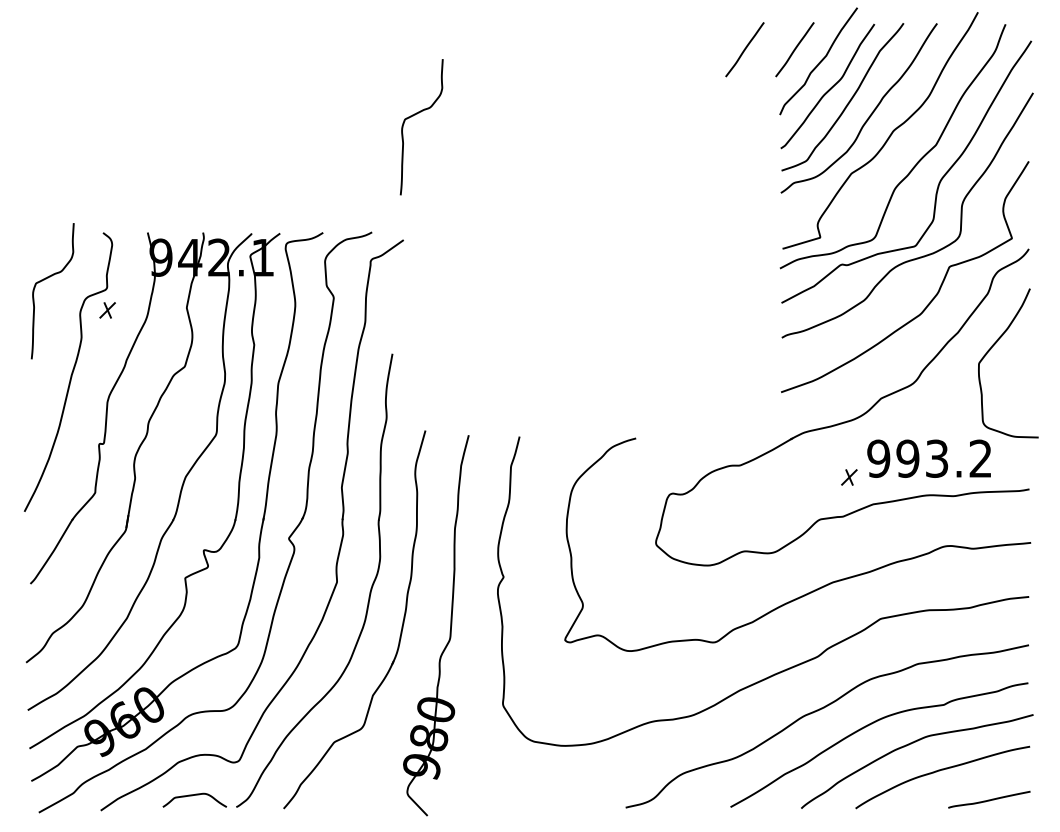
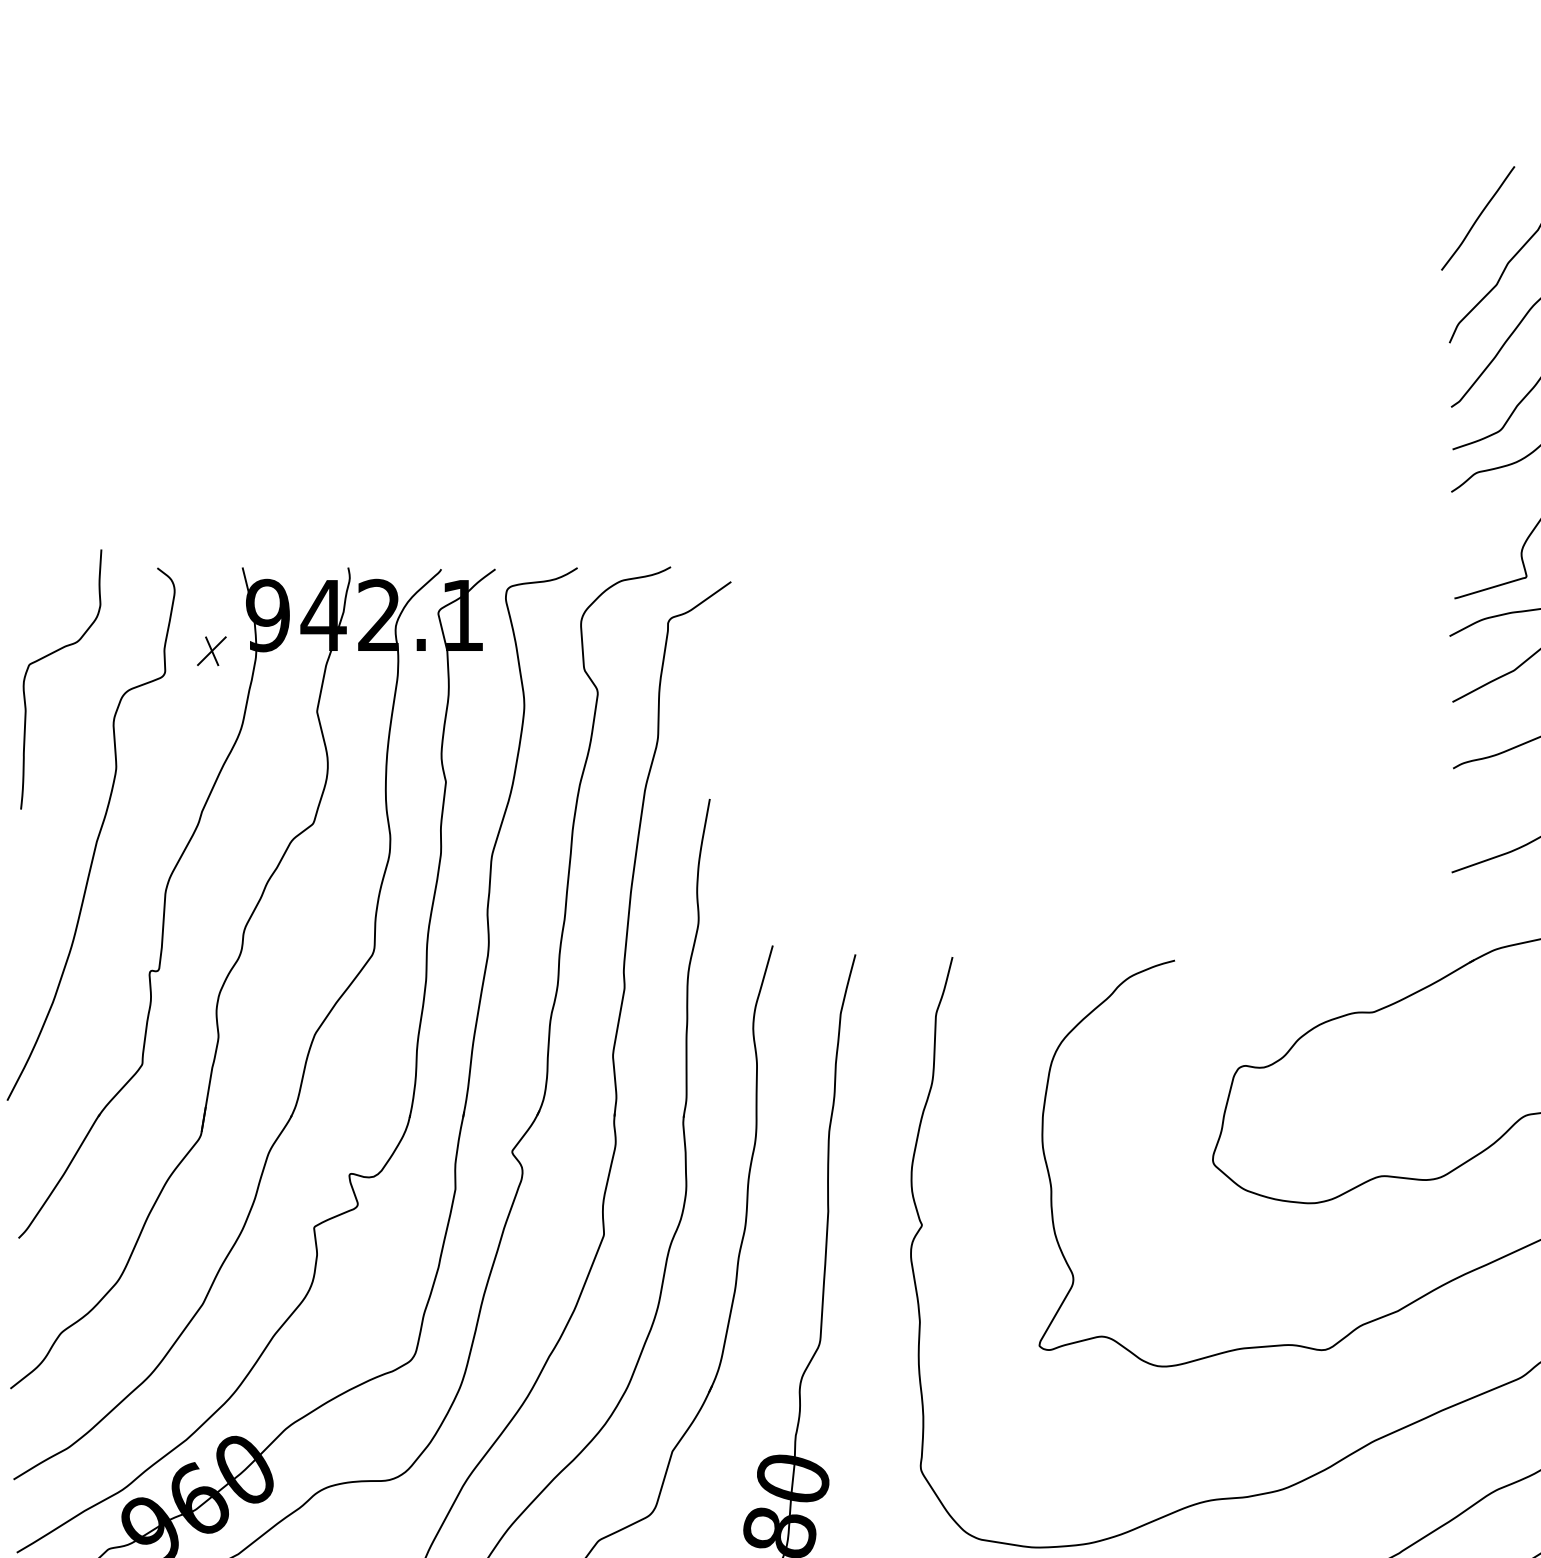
line: (744, 49) -> (1381, 218), removed
curve: (415, 115) -> (753, 344), removed
part: (107, 310) -> (211, 651), moved

